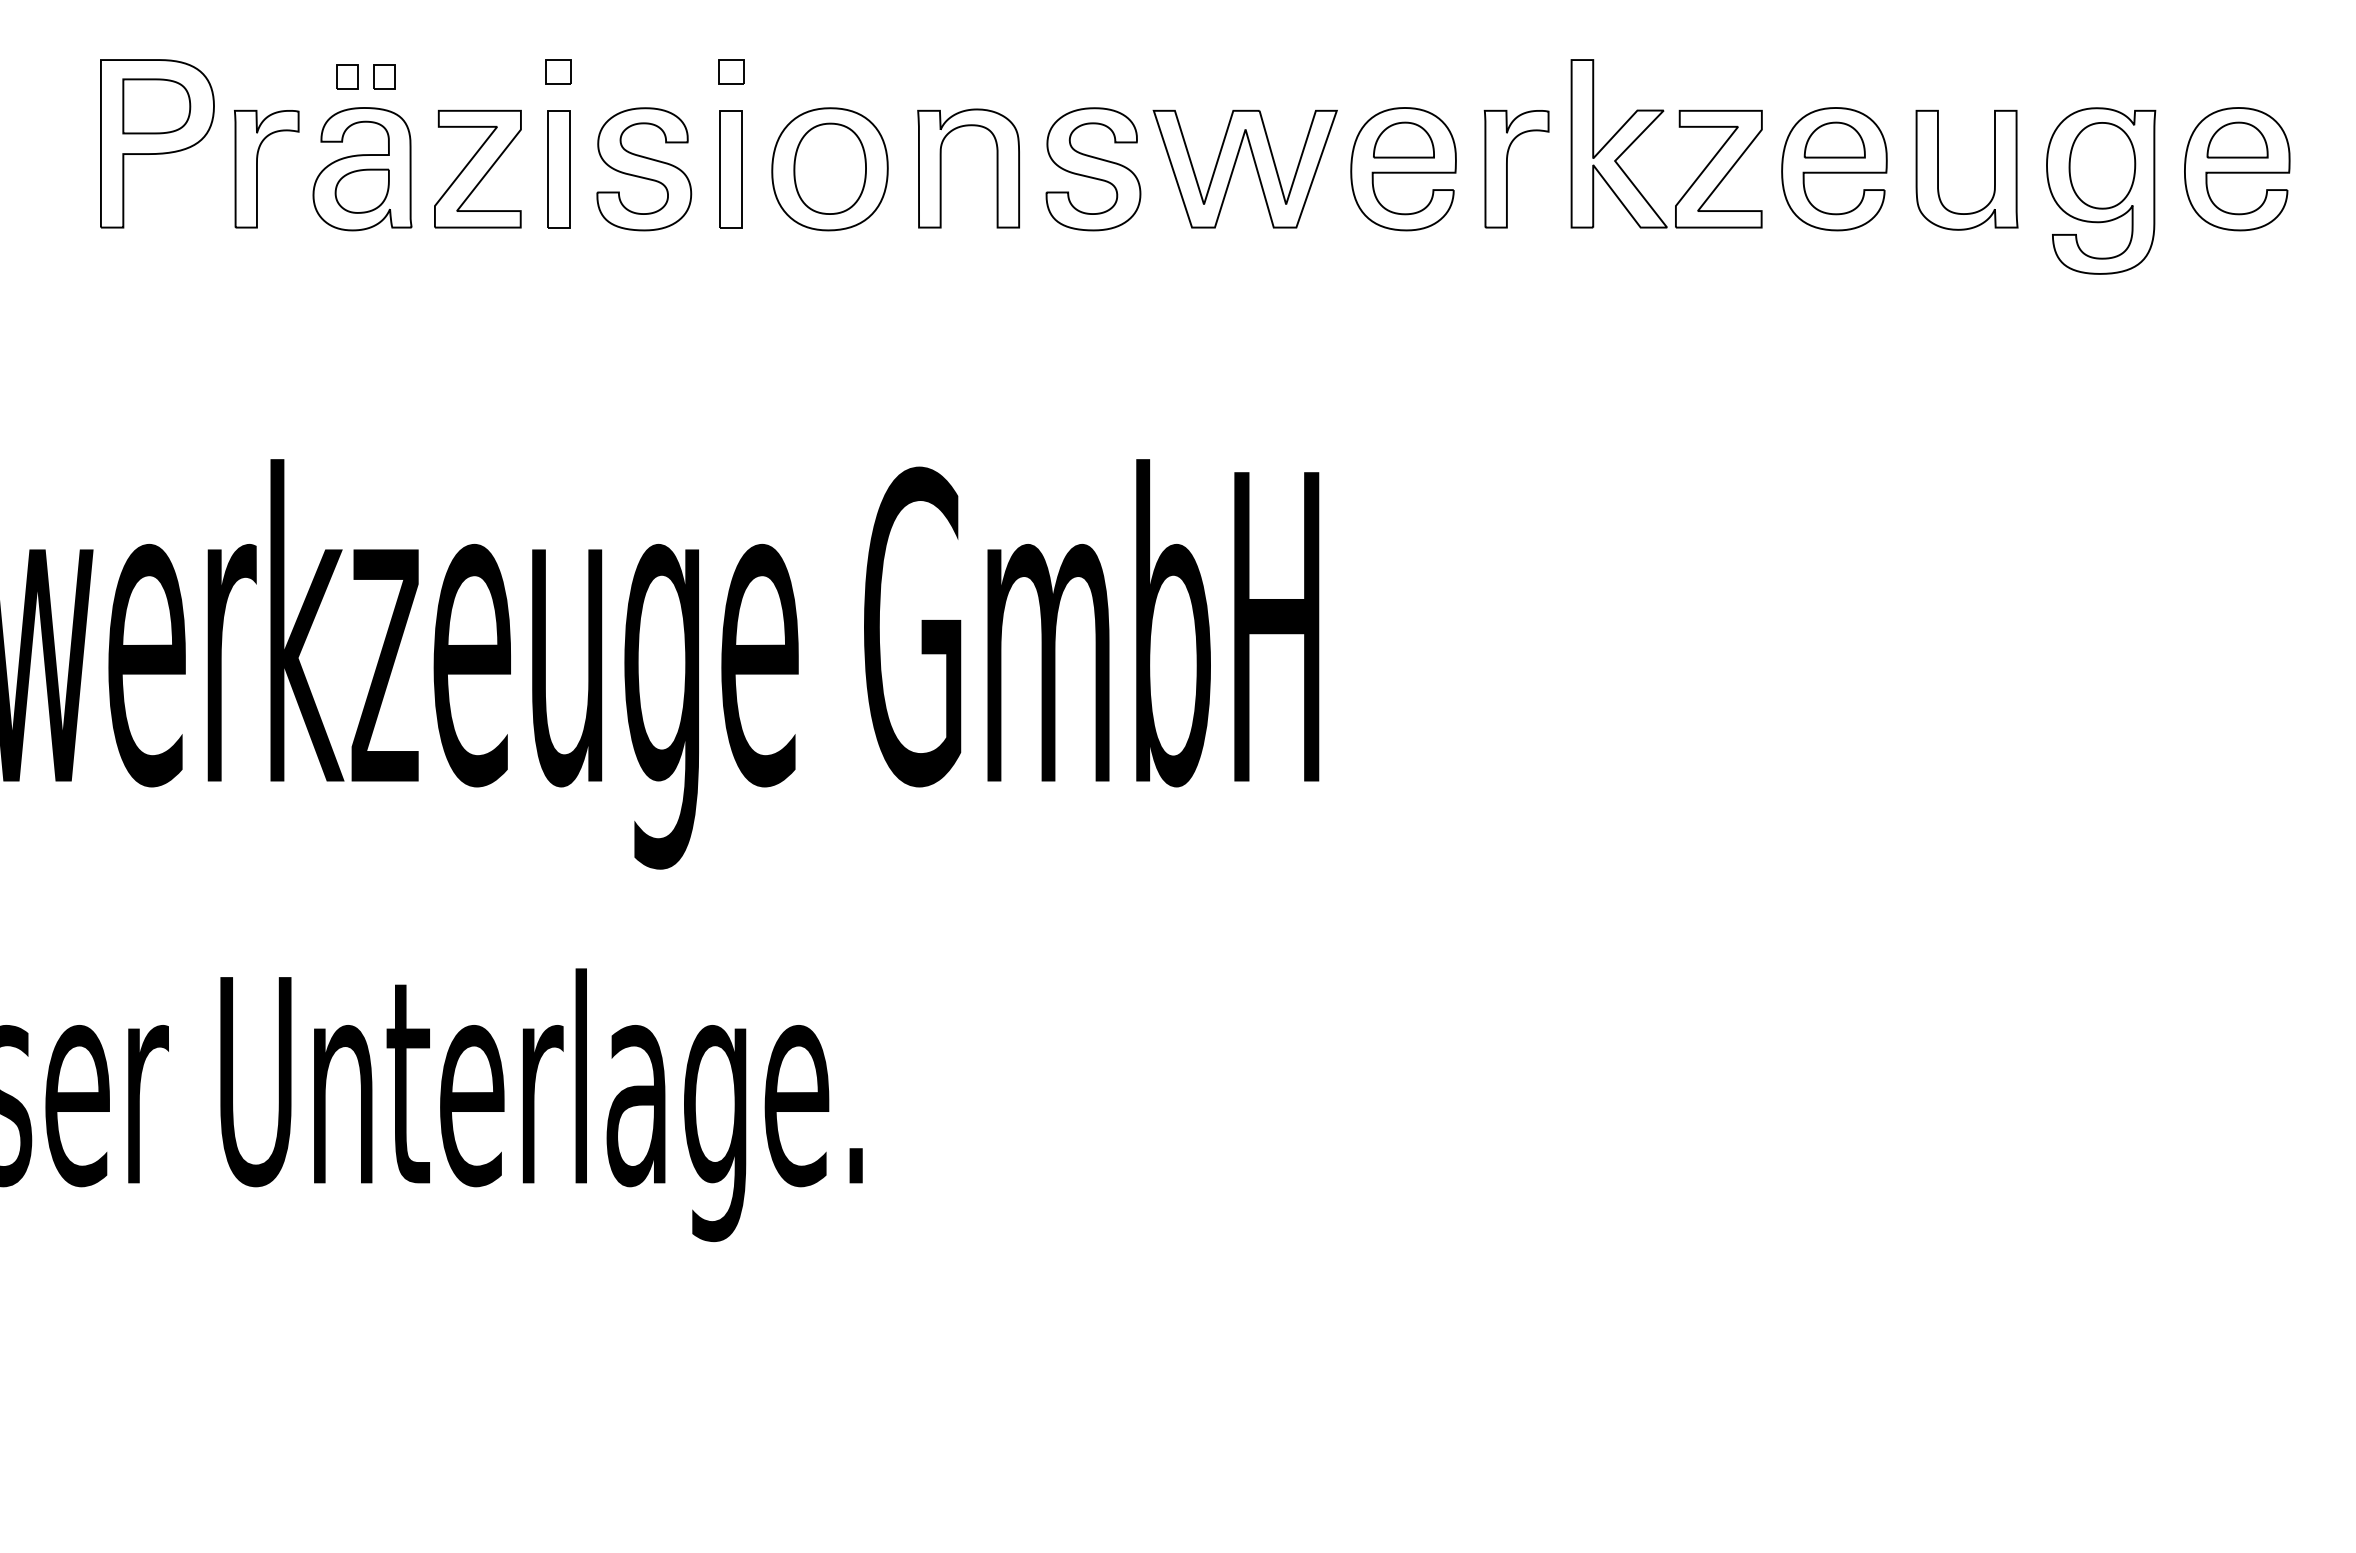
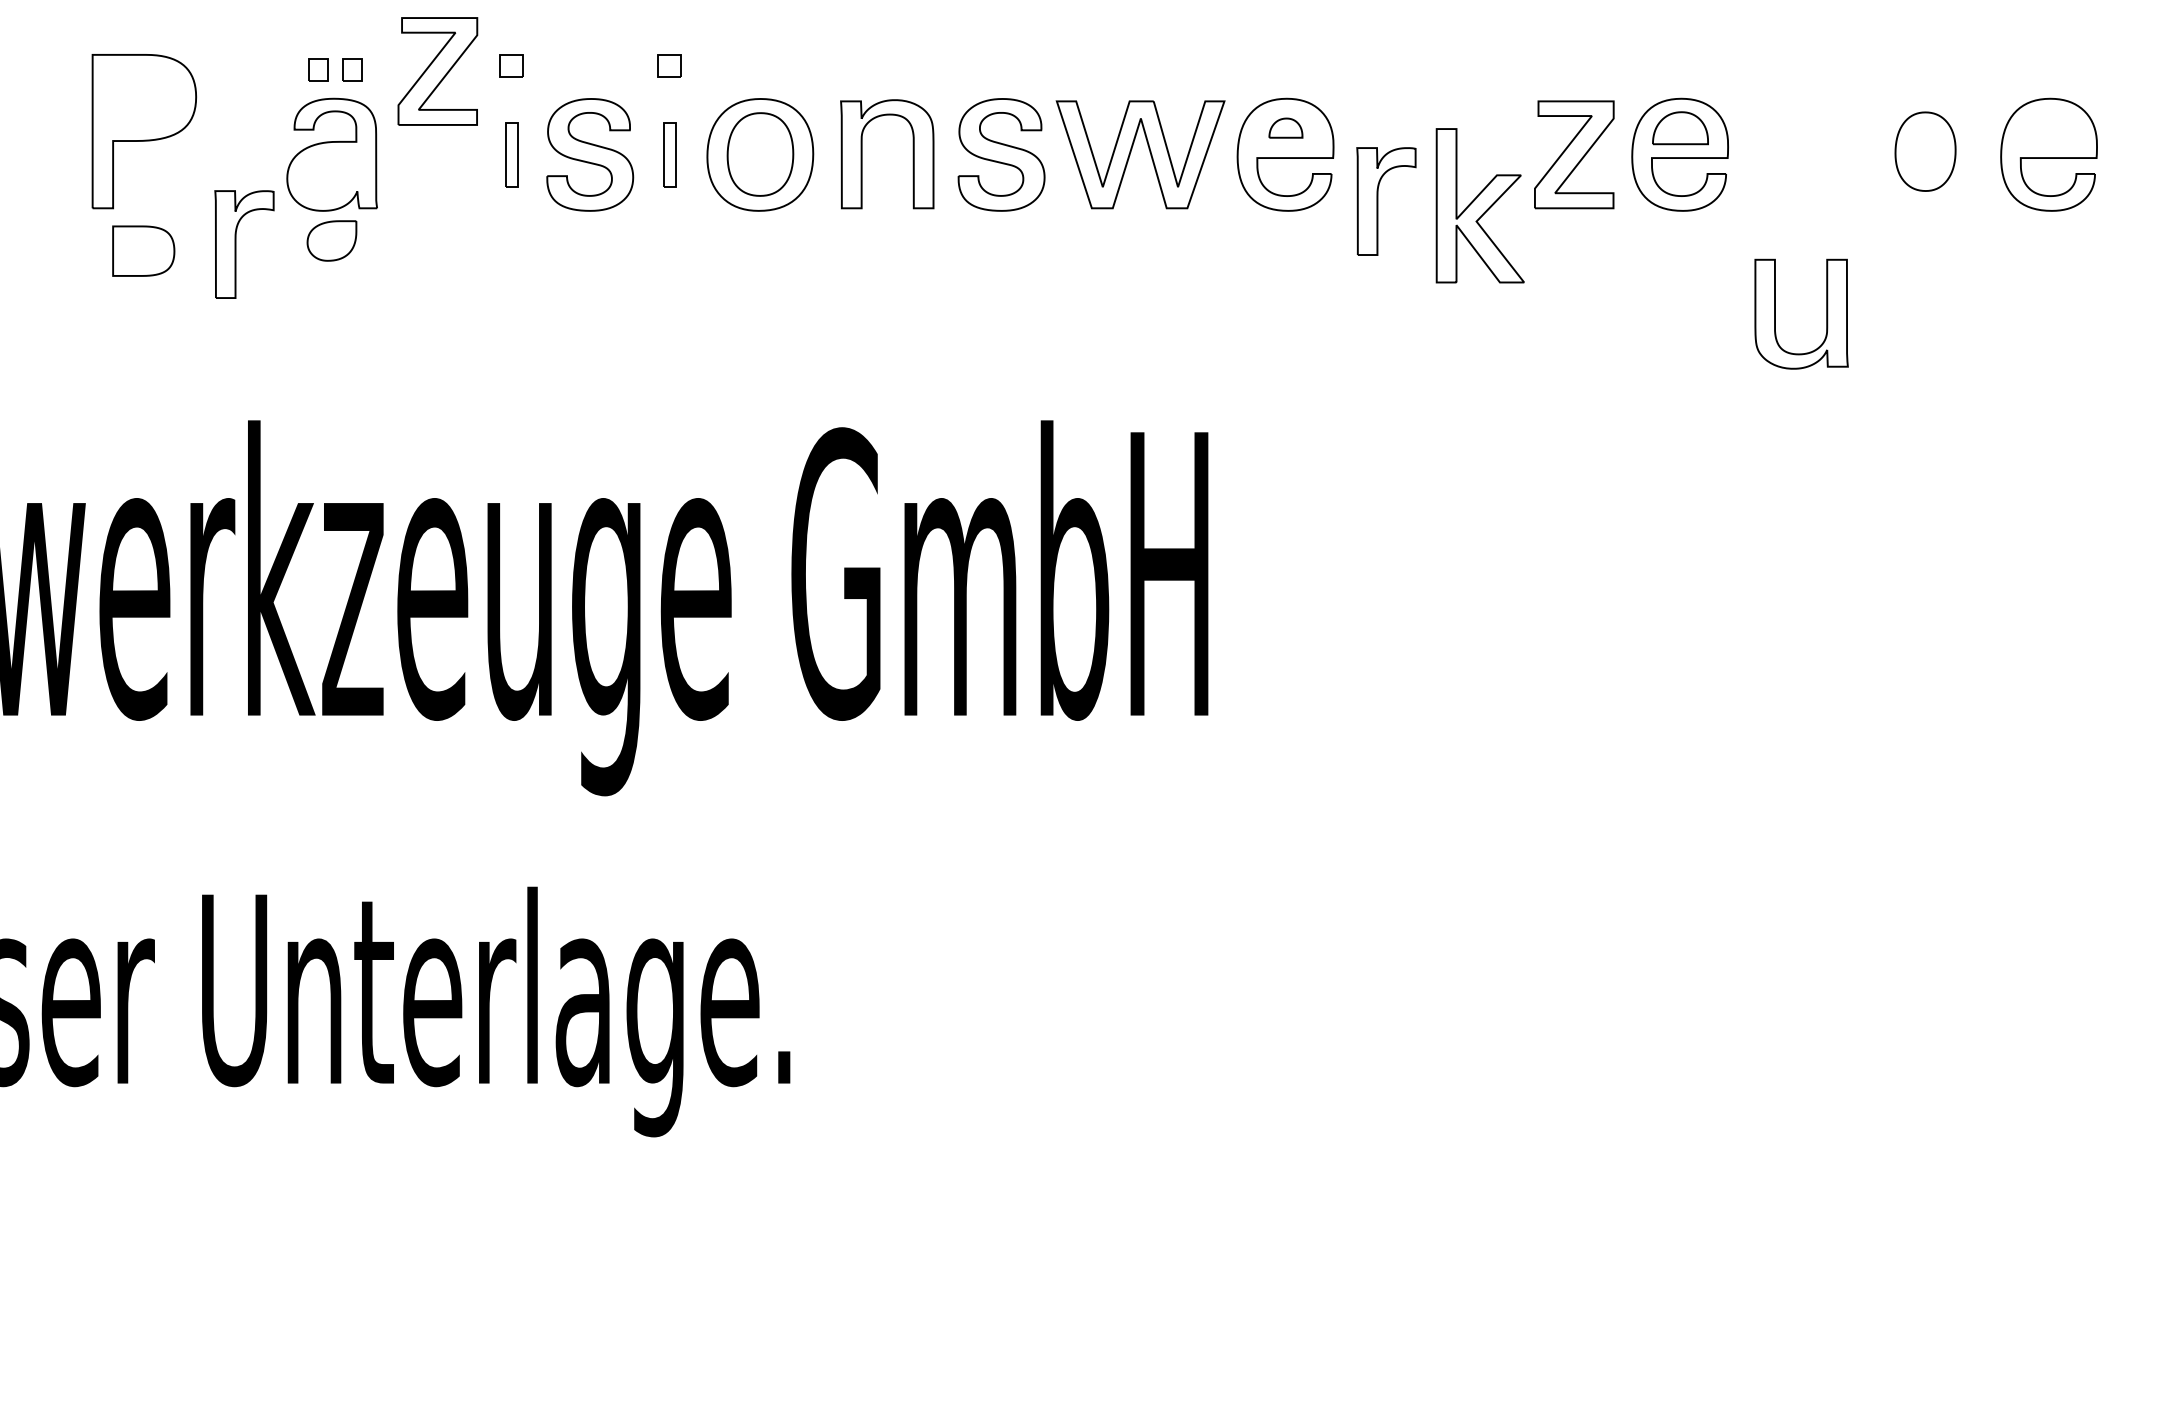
part: (156, 106) -> (143, 251), moved
part: (1403, 139) -> (1285, 127), size x0.6
part: (2237, 139) -> (2049, 127), removed
part: (1618, 143) -> (1479, 205), moved
part: (257, 168) -> (236, 243), moved
part: (477, 168) -> (437, 70), moved
part: (1507, 168) -> (1378, 200), moved
part: (558, 169) -> (511, 155), size x0.6
part: (730, 169) -> (669, 155), size x0.6
part: (1938, 169) -> (1775, 313), moved
part: (361, 190) -> (331, 240), moved
part: (2101, 190) -> (1924, 174), removed

